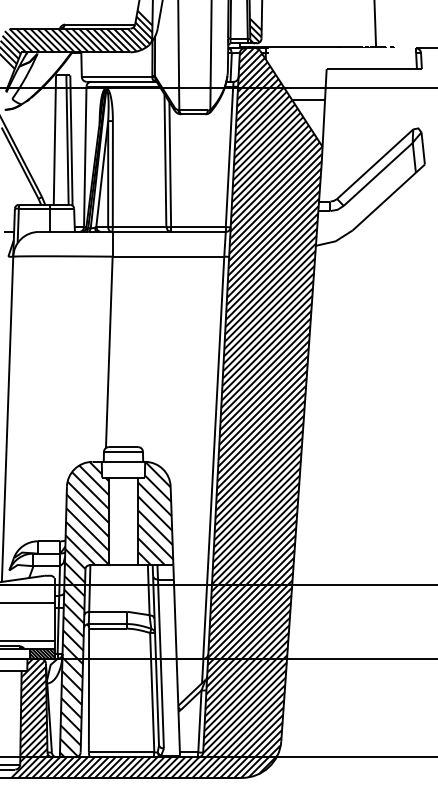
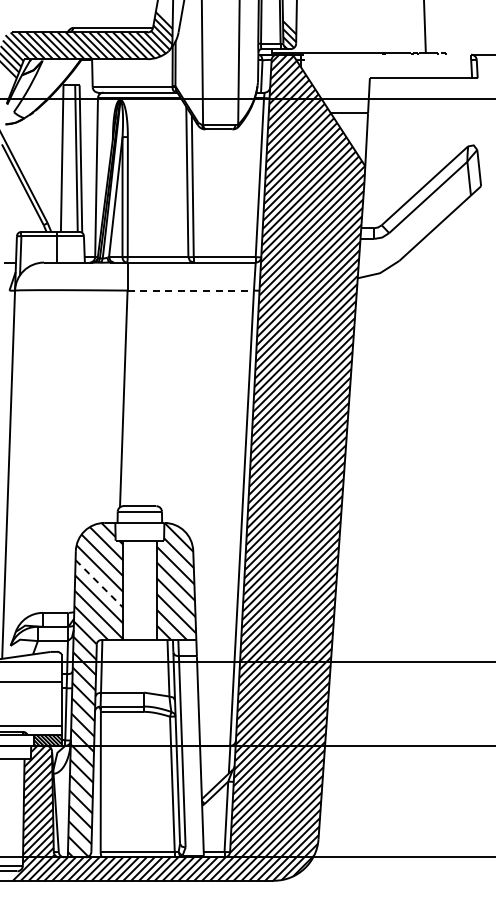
line: (169, 256) -> (191, 290), solid -> dashed
line: (87, 515) -> (99, 583), solid -> dashed

